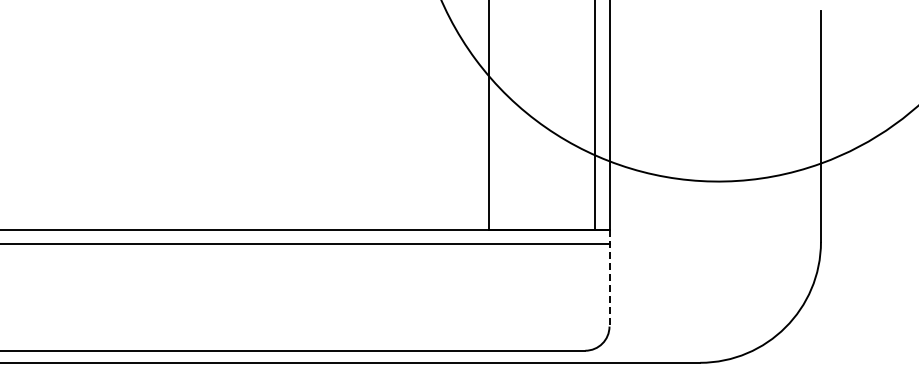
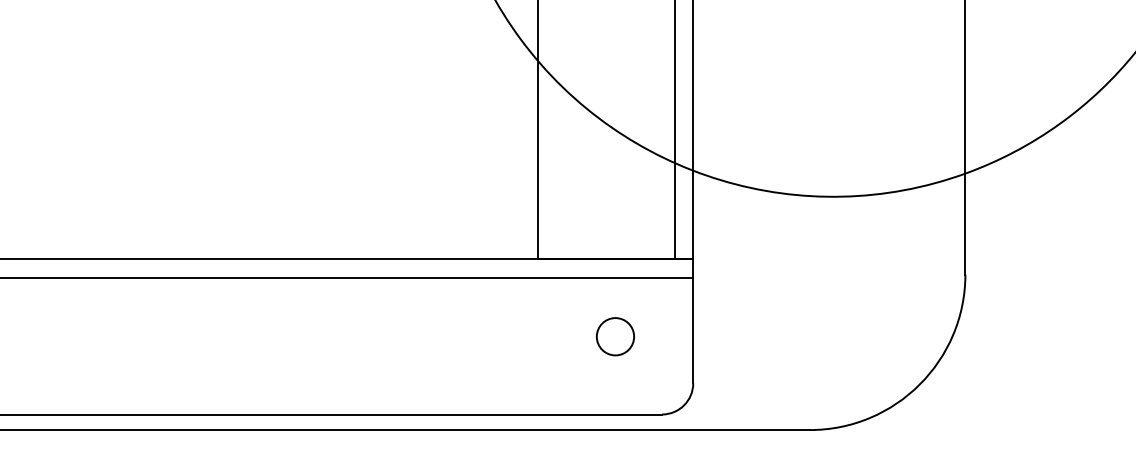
line: (609, 278) -> (693, 321), dashed -> solid
circle: (548, 289) -> (614, 335), added

